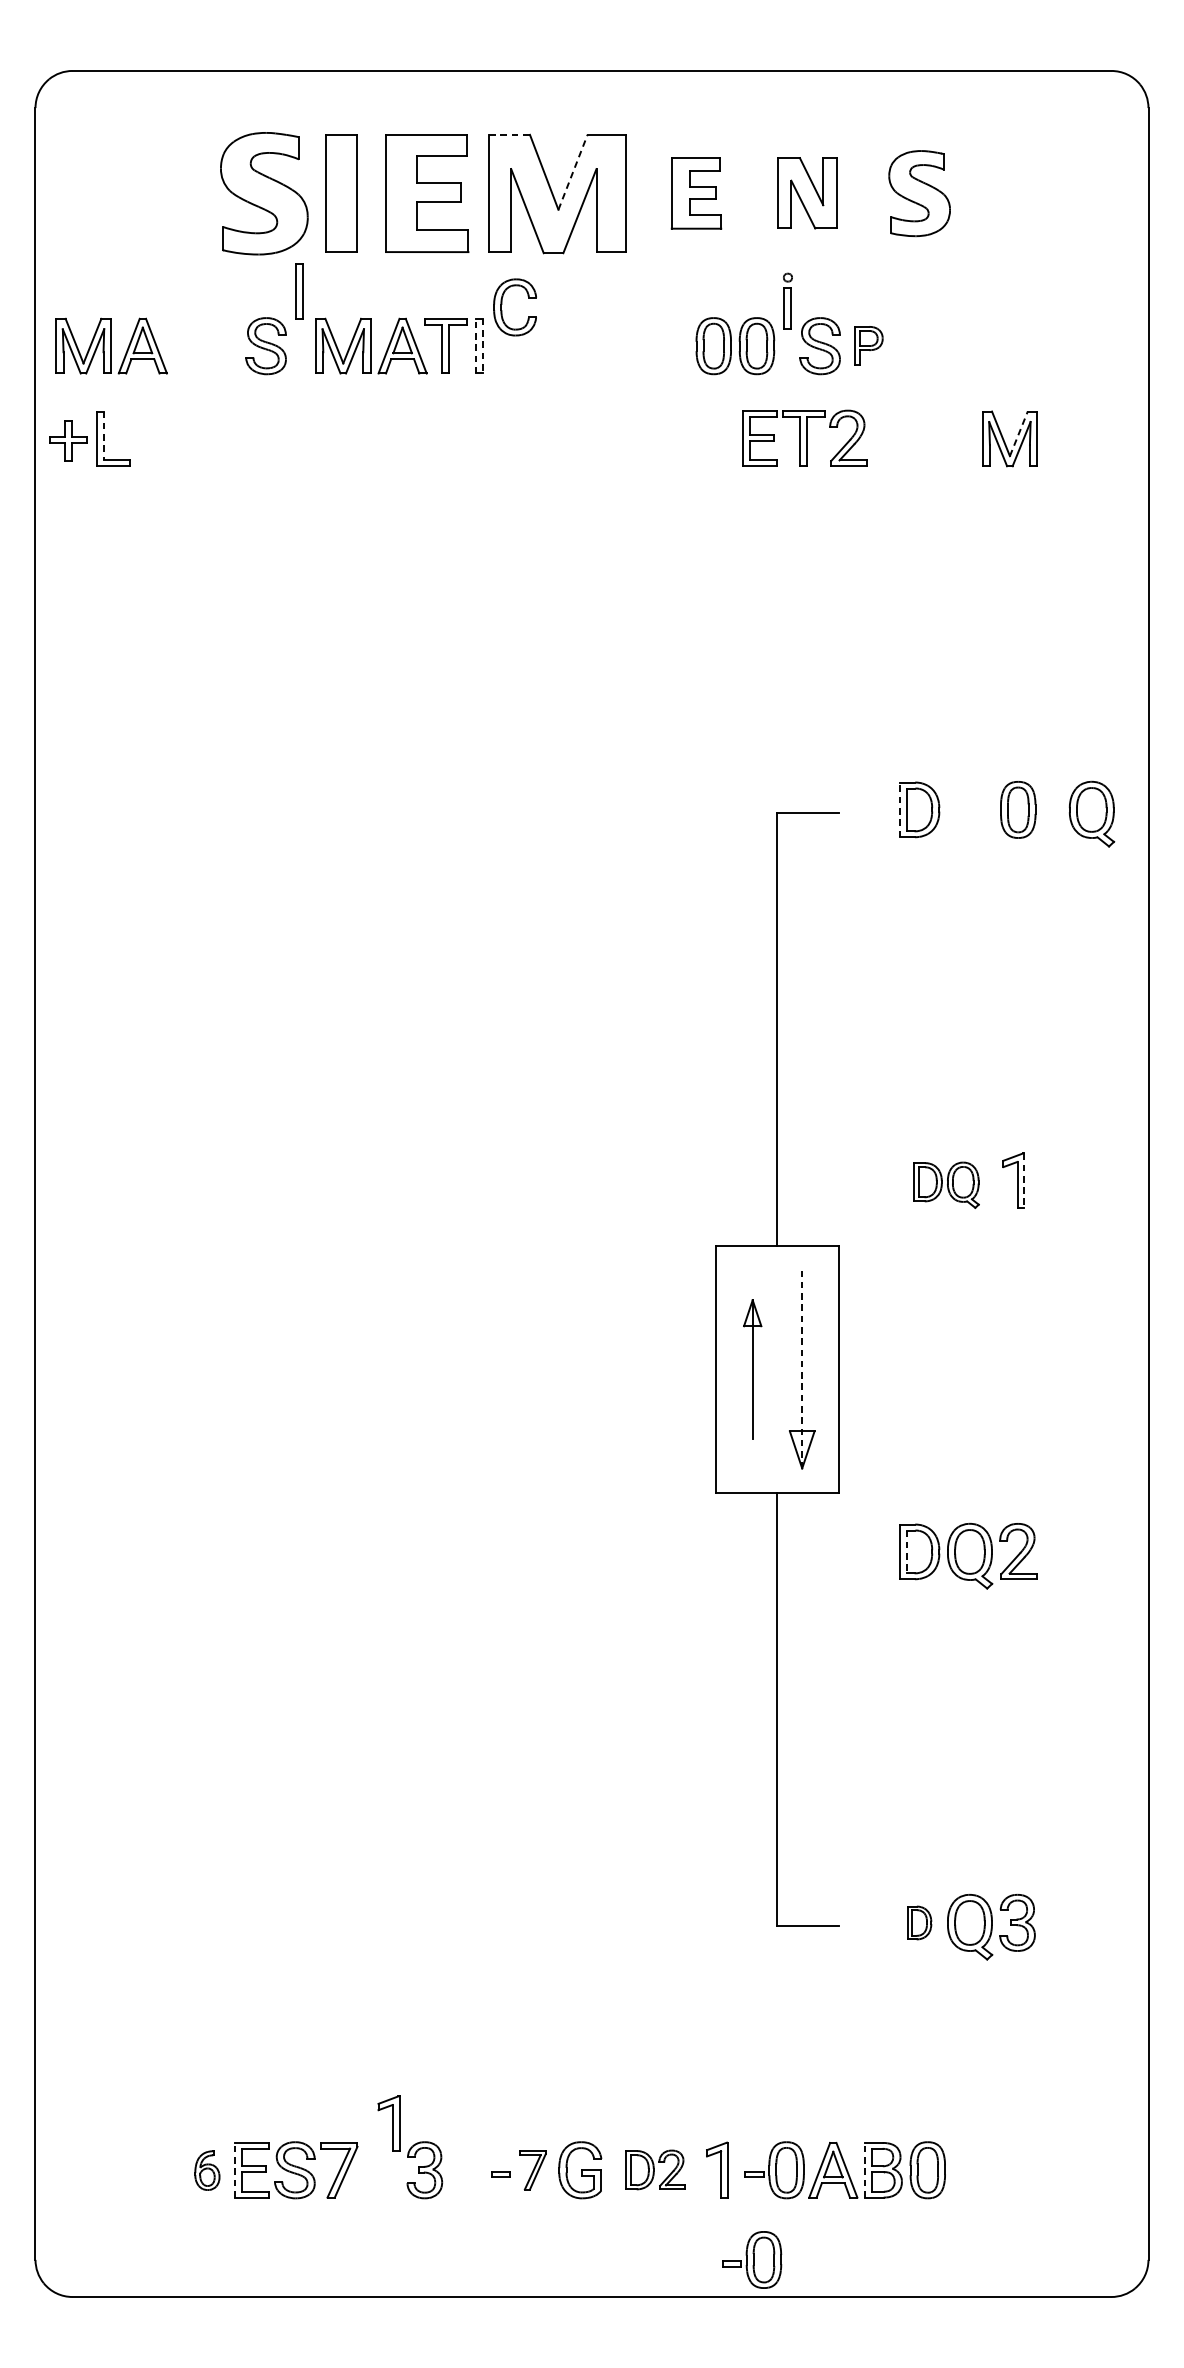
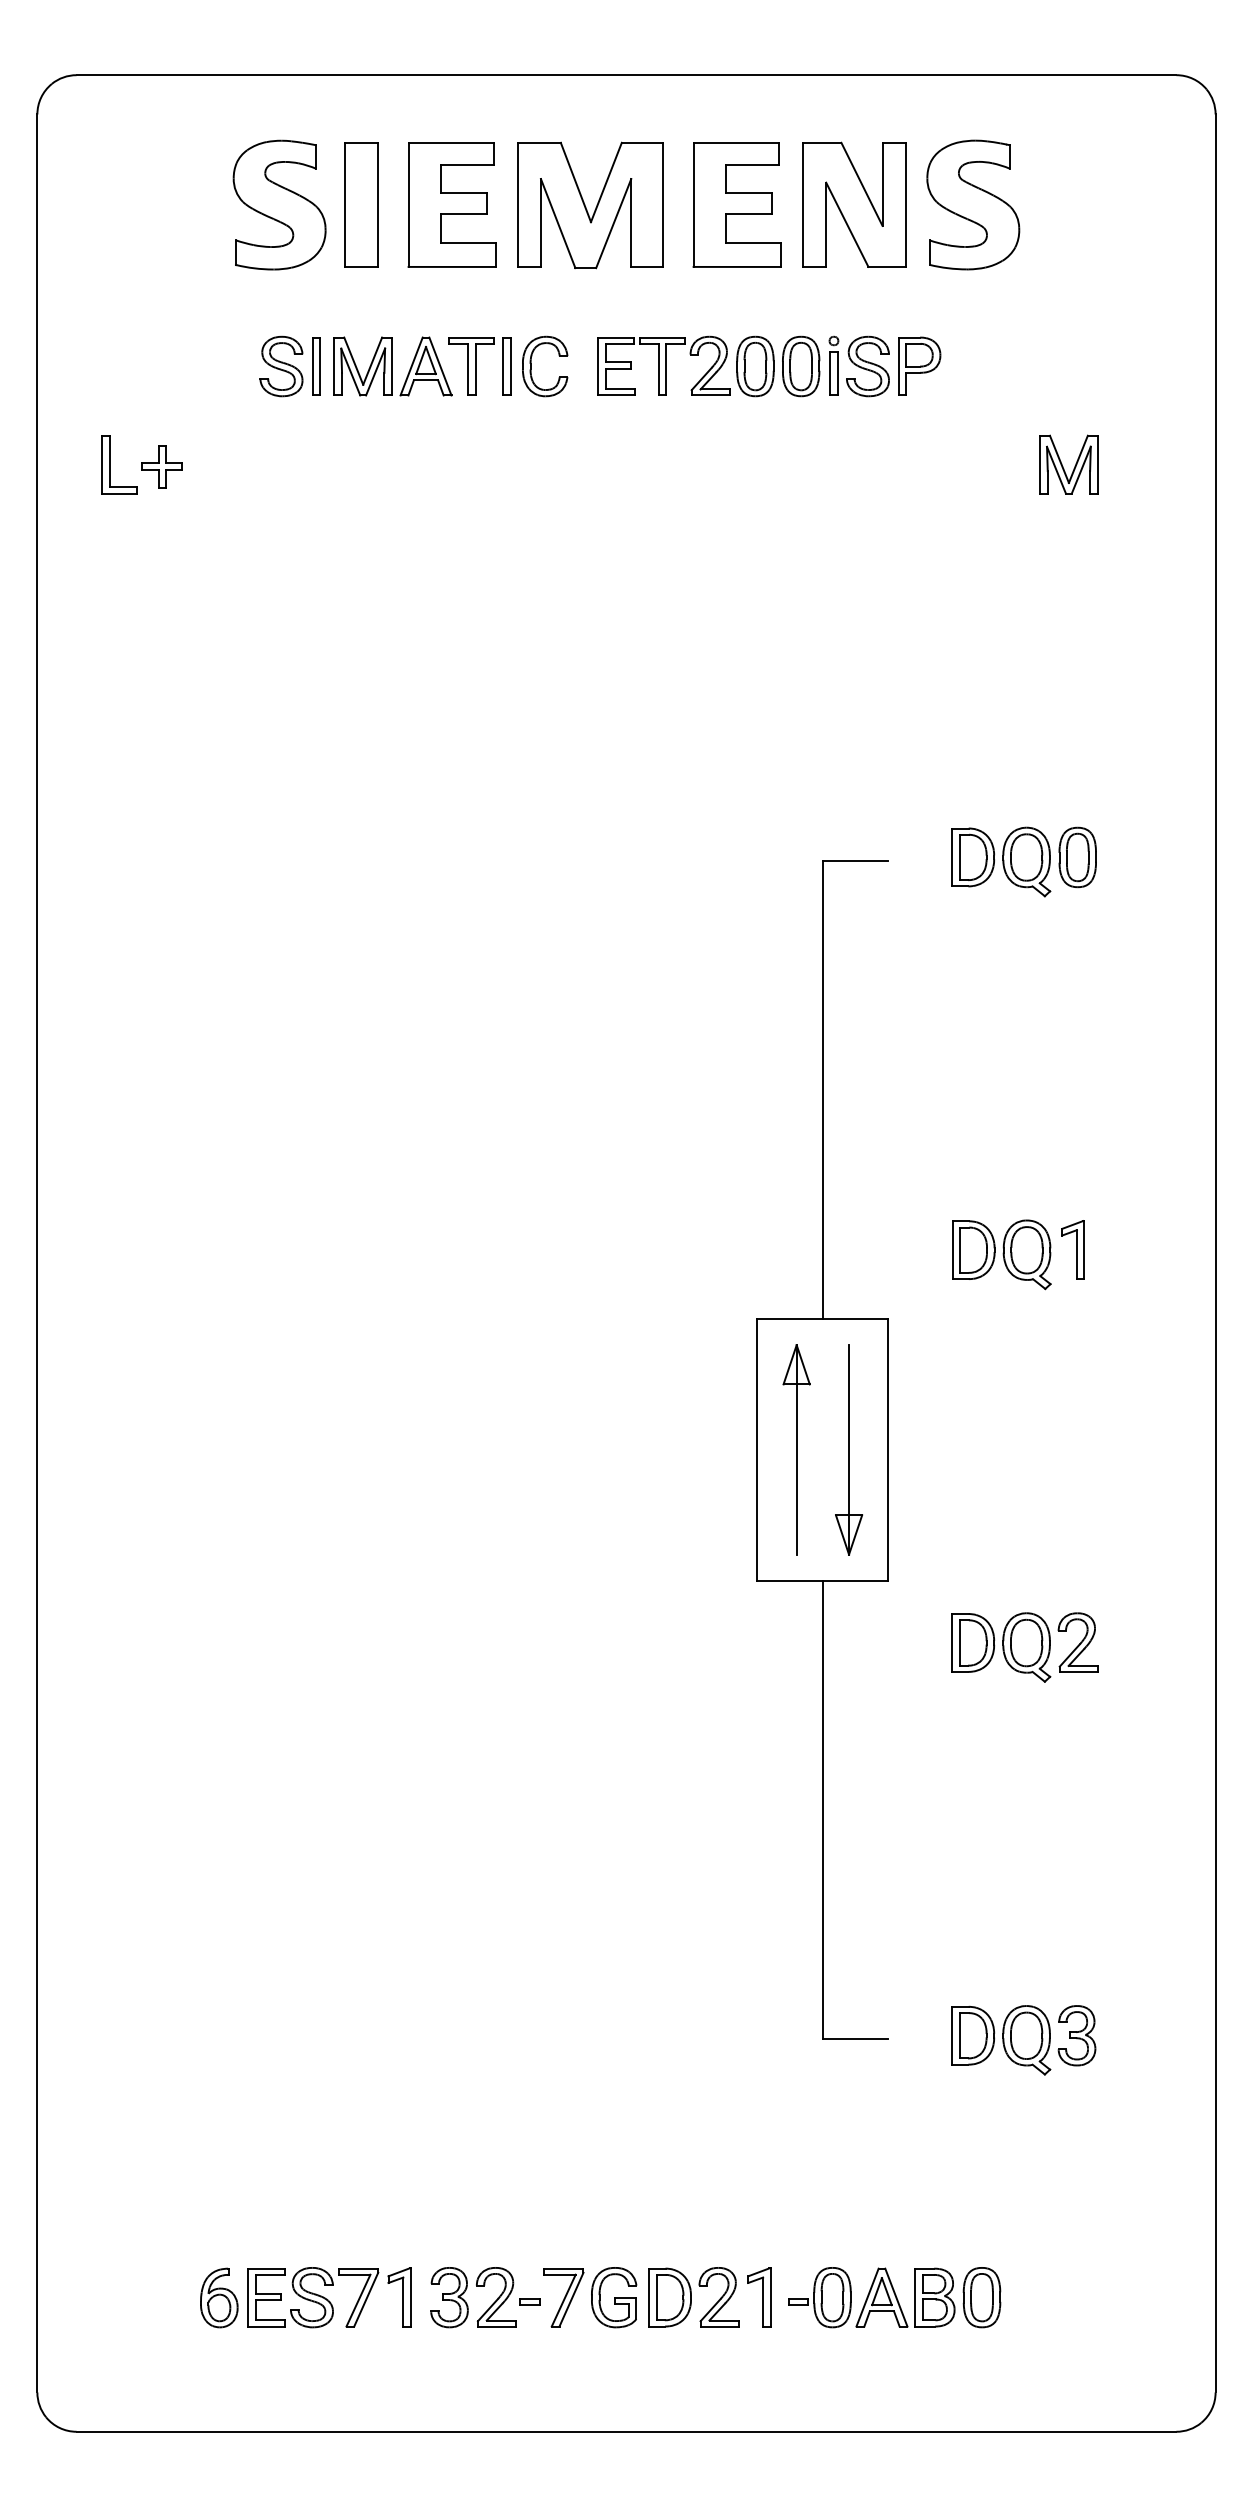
line: (509, 134) -> (539, 142), dashed -> solid
line: (573, 172) -> (606, 182), dashed -> solid
part: (695, 193) -> (736, 204), size x1.67
part: (807, 193) -> (854, 204), size x1.67
part: (919, 193) -> (973, 204), size x1.43
part: (299, 291) -> (316, 366), moved
part: (787, 300) -> (833, 365), moved
part: (502, 307) -> (531, 366), moved
part: (868, 345) -> (919, 365), size x1.43
part: (111, 346) -> (117, 366), removed
line: (475, 346) -> (503, 366), dashed -> solid
line: (482, 346) -> (510, 366), dashed -> solid
line: (1018, 433) -> (1078, 458), dashed -> solid
line: (103, 435) -> (109, 461), dashed -> solid
part: (804, 437) -> (663, 365), moved
part: (67, 440) -> (161, 466), moved
line: (899, 809) -> (952, 857), dashed -> solid
part: (1091, 813) -> (1026, 861), moved
line: (1024, 1181) -> (1084, 1250), dashed -> solid
part: (946, 1184) -> (1001, 1254), size x1.43
part: (752, 1369) -> (796, 1449), size x1.43
line: (802, 1369) -> (849, 1449), dashed -> solid
line: (906, 1552) -> (959, 1643), dashed -> solid
part: (918, 1922) -> (972, 2035), size x1.67
part: (388, 2123) -> (399, 2297), moved
part: (207, 2170) -> (219, 2297), size x1.43
line: (234, 2170) -> (248, 2297), dashed -> solid
part: (469, 2170) -> (496, 2297), added
part: (532, 2170) -> (563, 2297), size x1.43
part: (655, 2170) -> (693, 2297), size x1.43
line: (864, 2170) -> (915, 2297), dashed -> solid
part: (751, 2259) -> (795, 2392), removed

